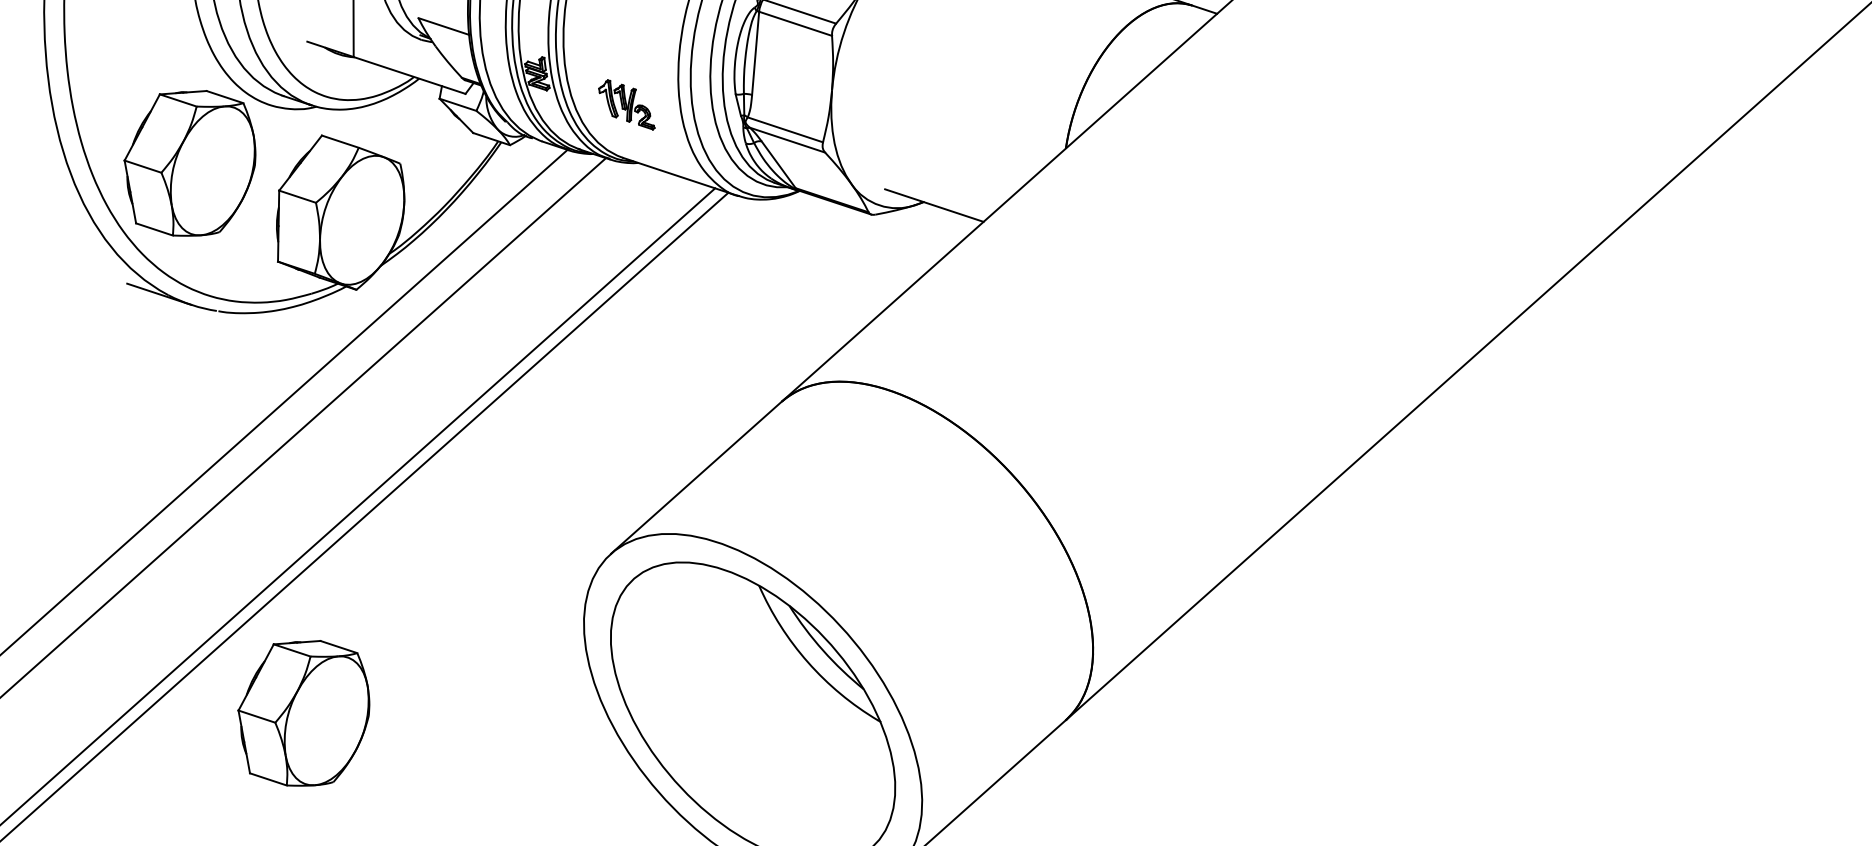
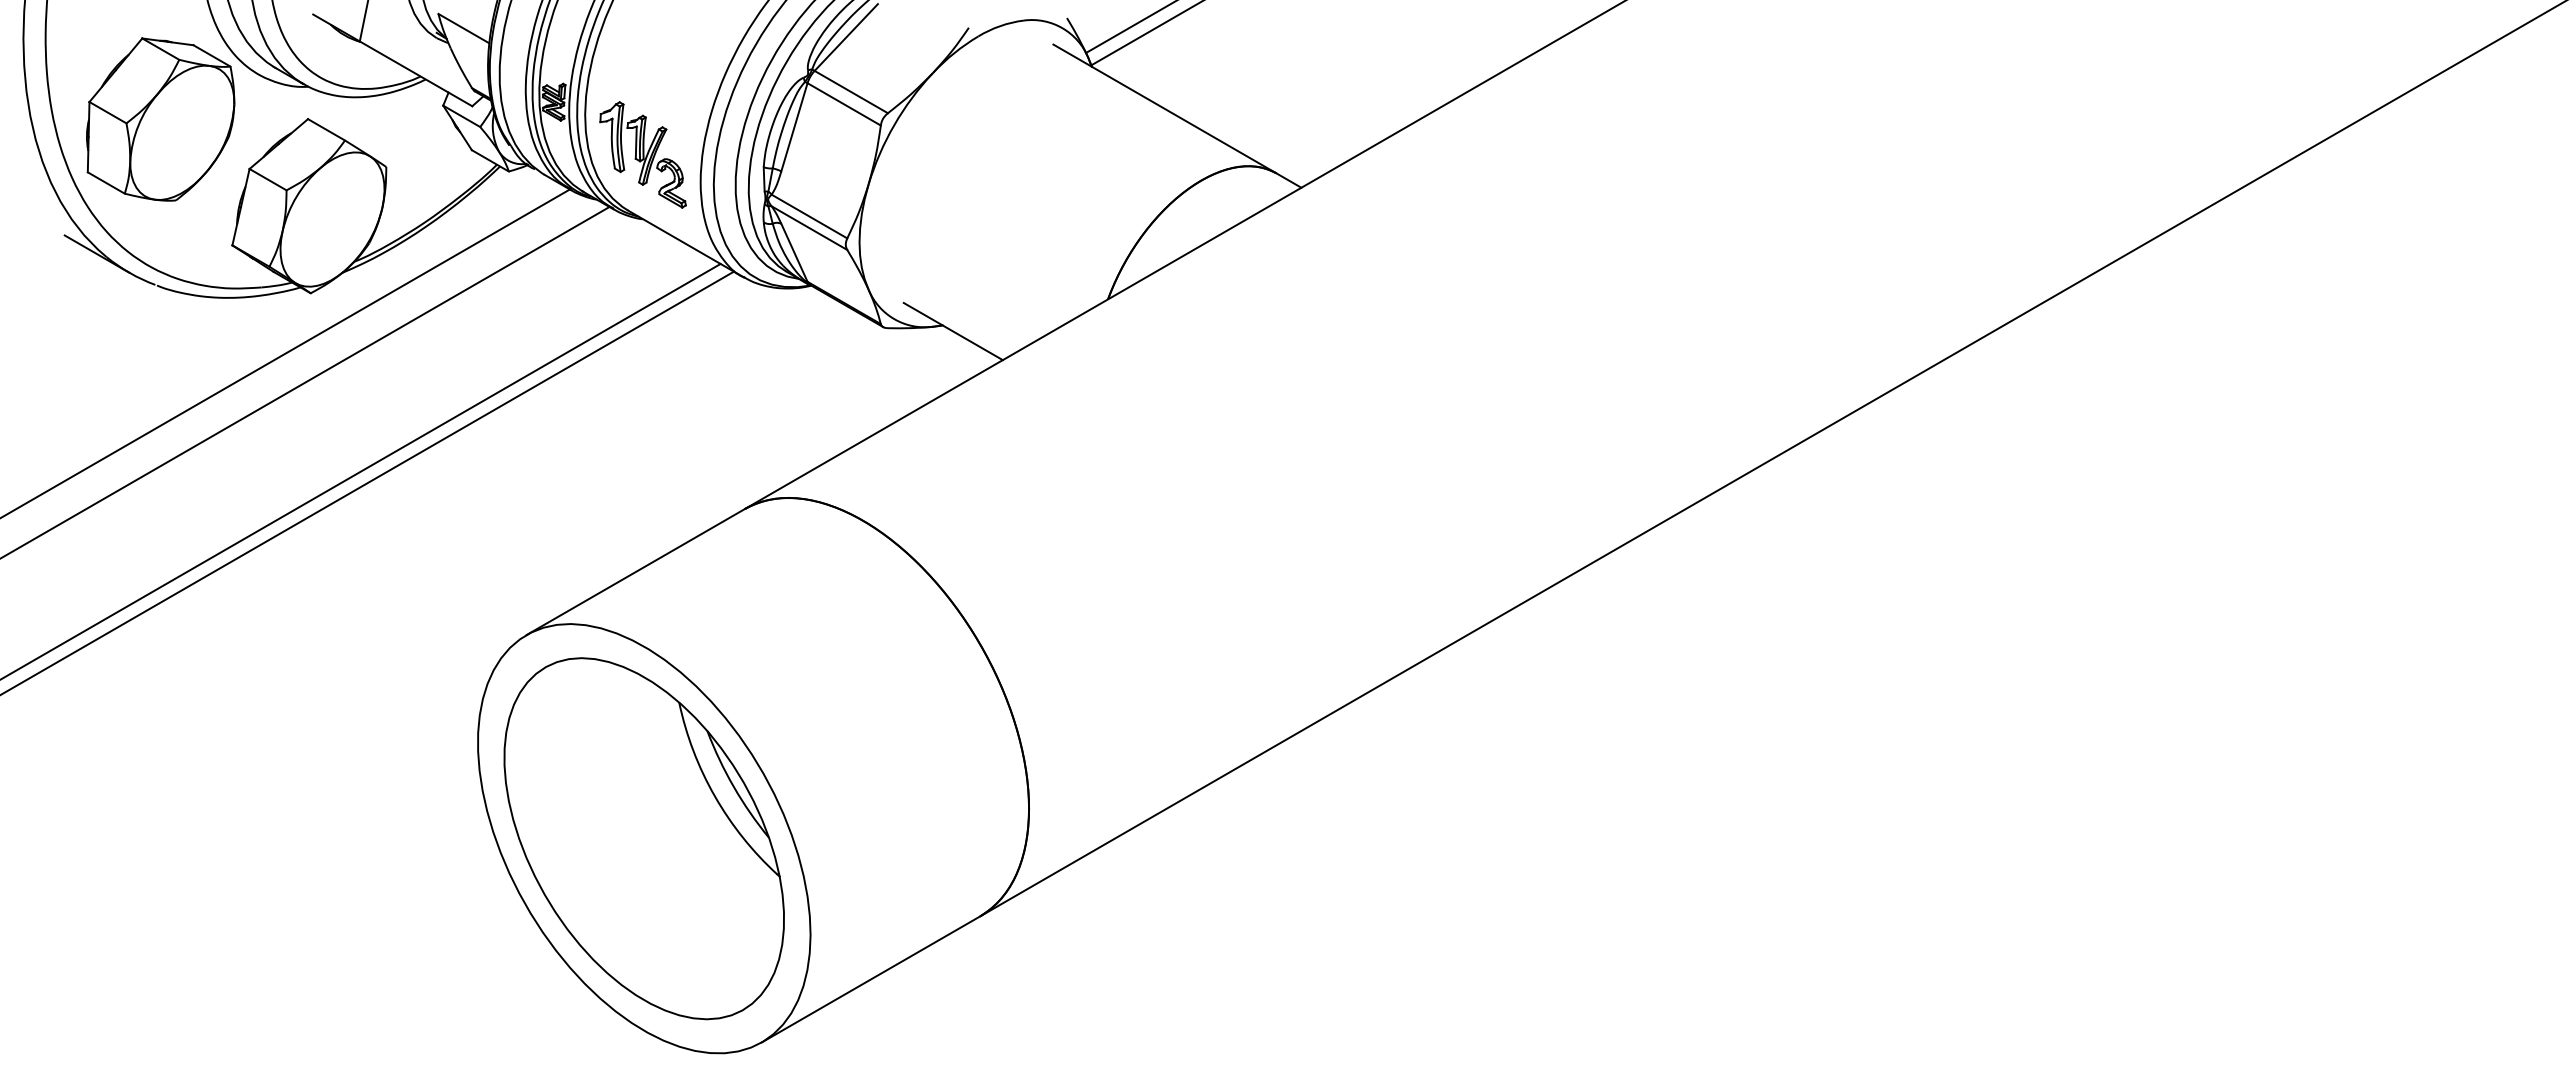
part: (625, 105) -> (642, 154), size x1.67
part: (304, 713) -> (160, 738), removed

